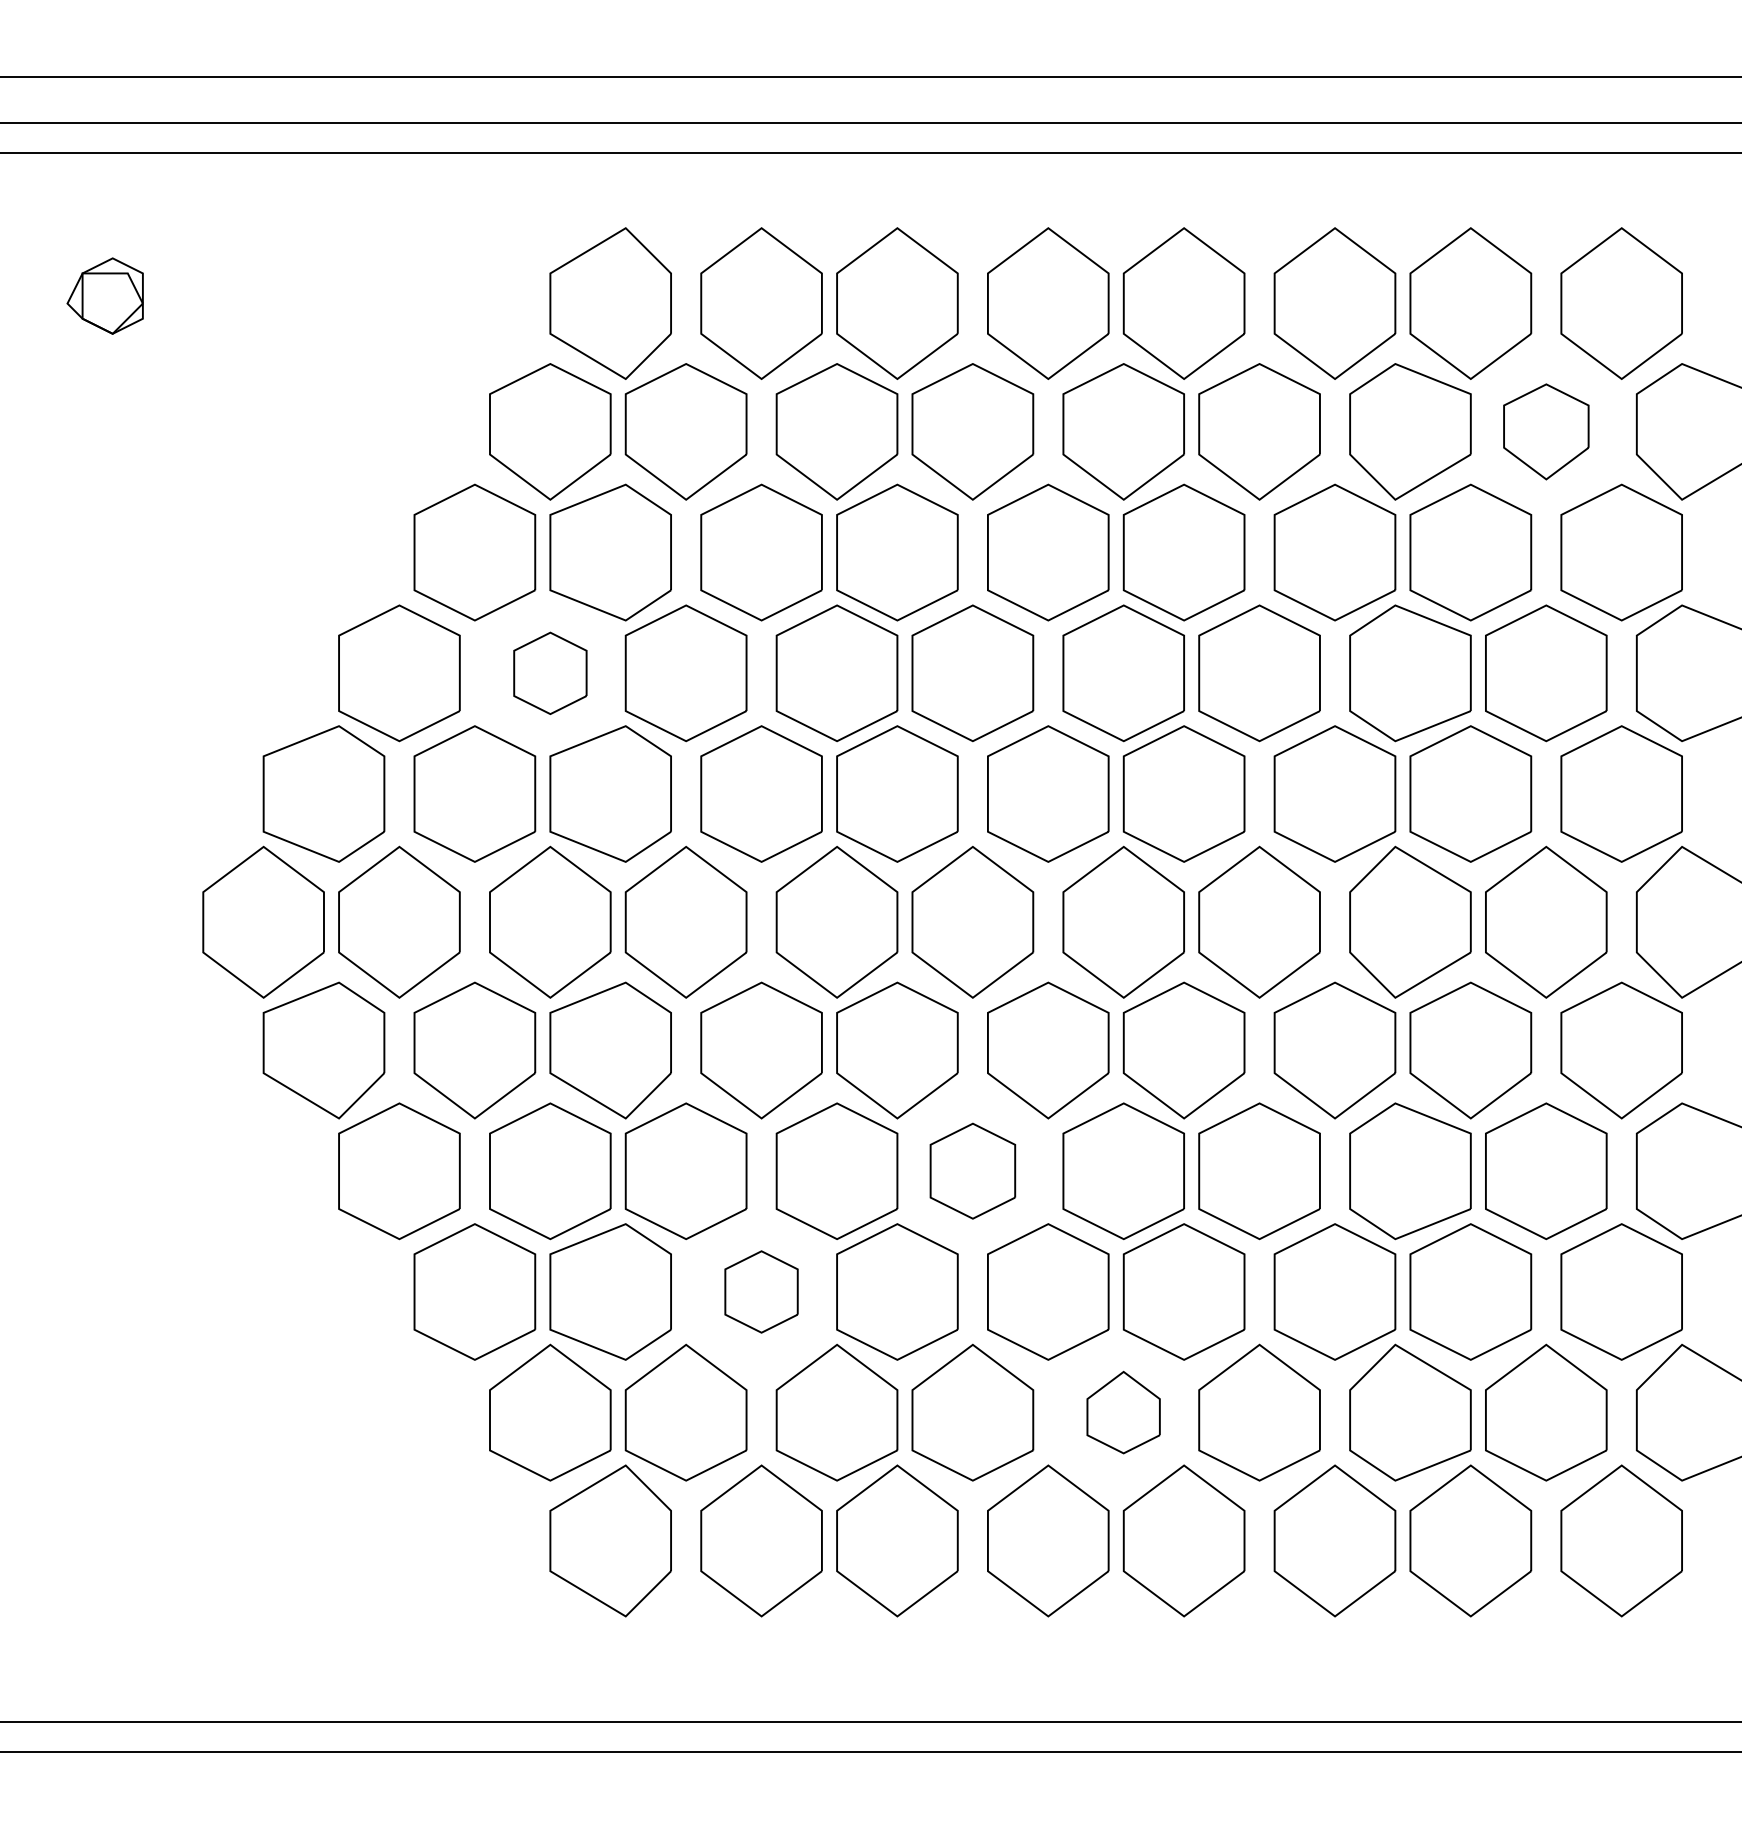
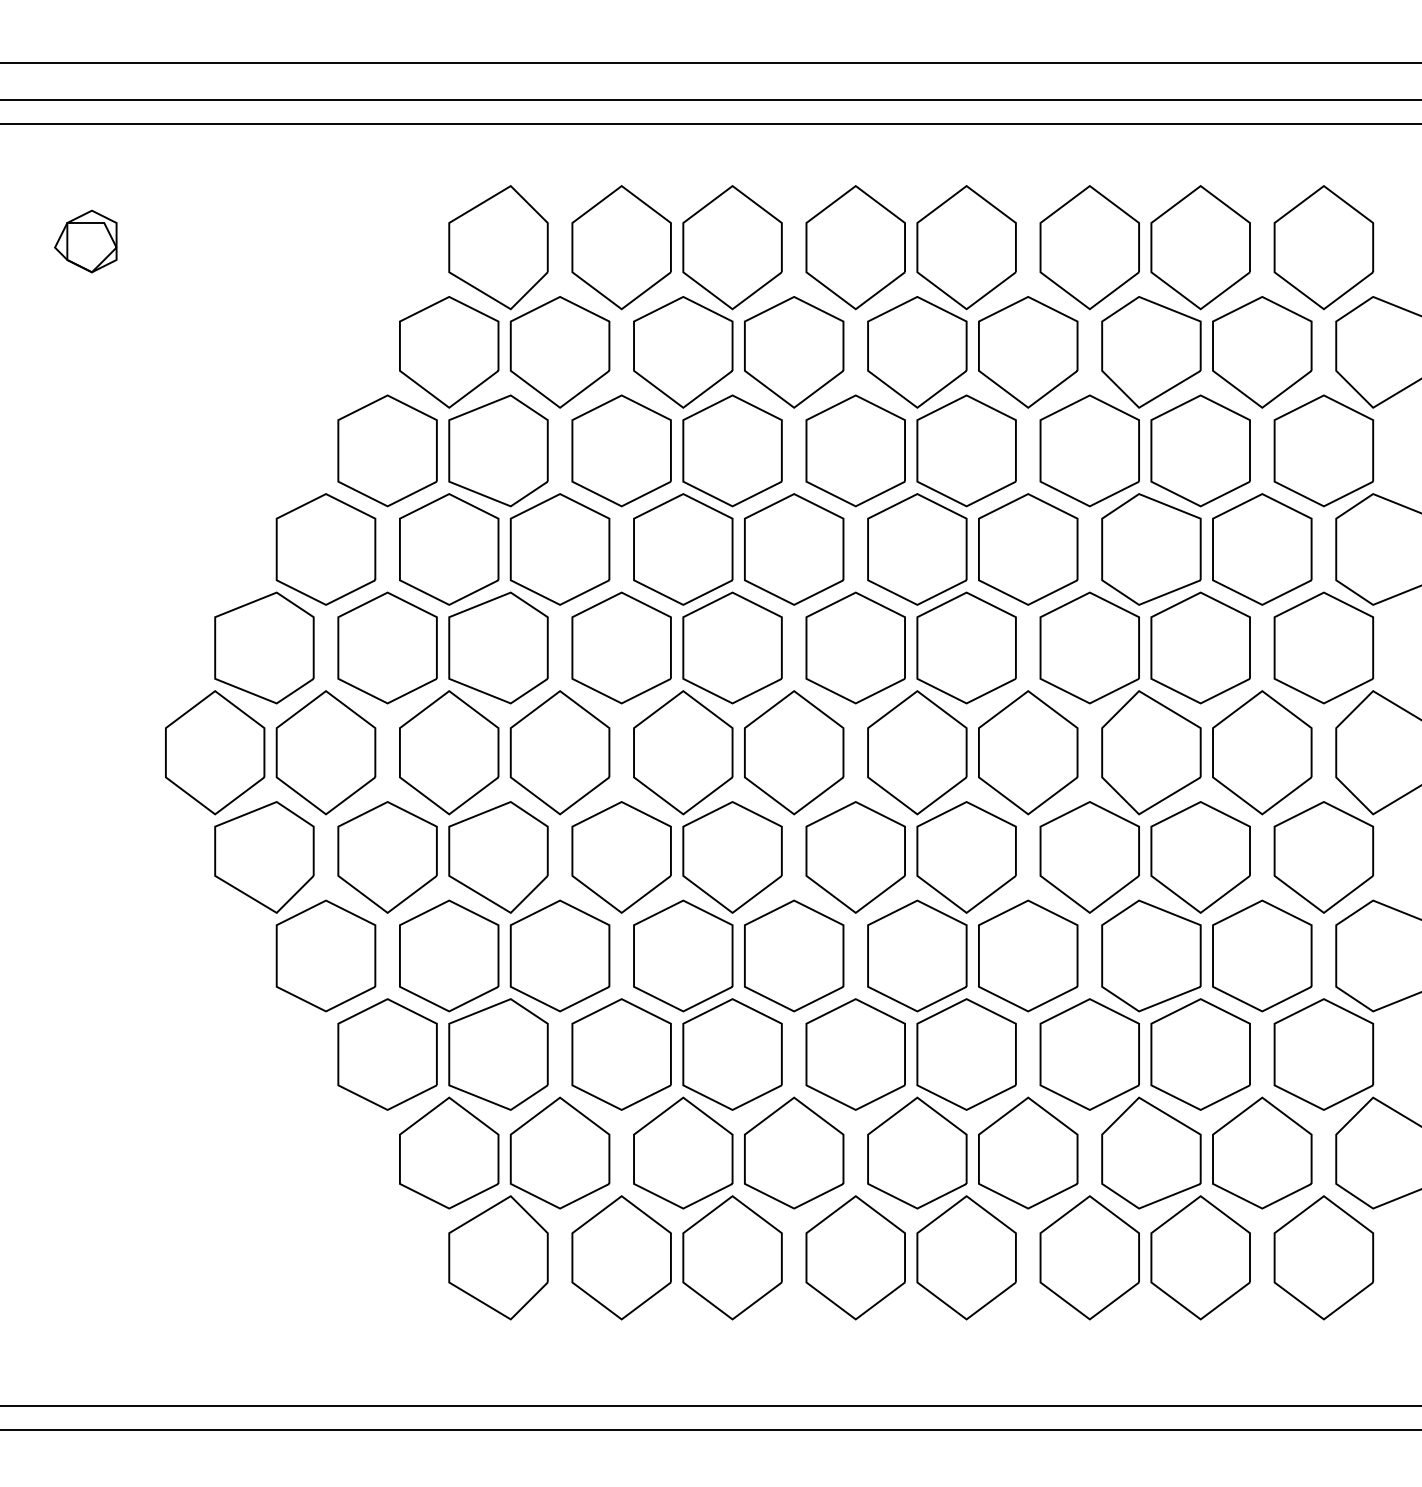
part: (1546, 431) -> (1262, 352), size x1.43
part: (550, 673) -> (449, 549), size x1.67
part: (972, 1170) -> (793, 955), size x1.43
part: (761, 1291) -> (621, 1054), size x1.67
part: (1123, 1412) -> (917, 1152), size x1.67

